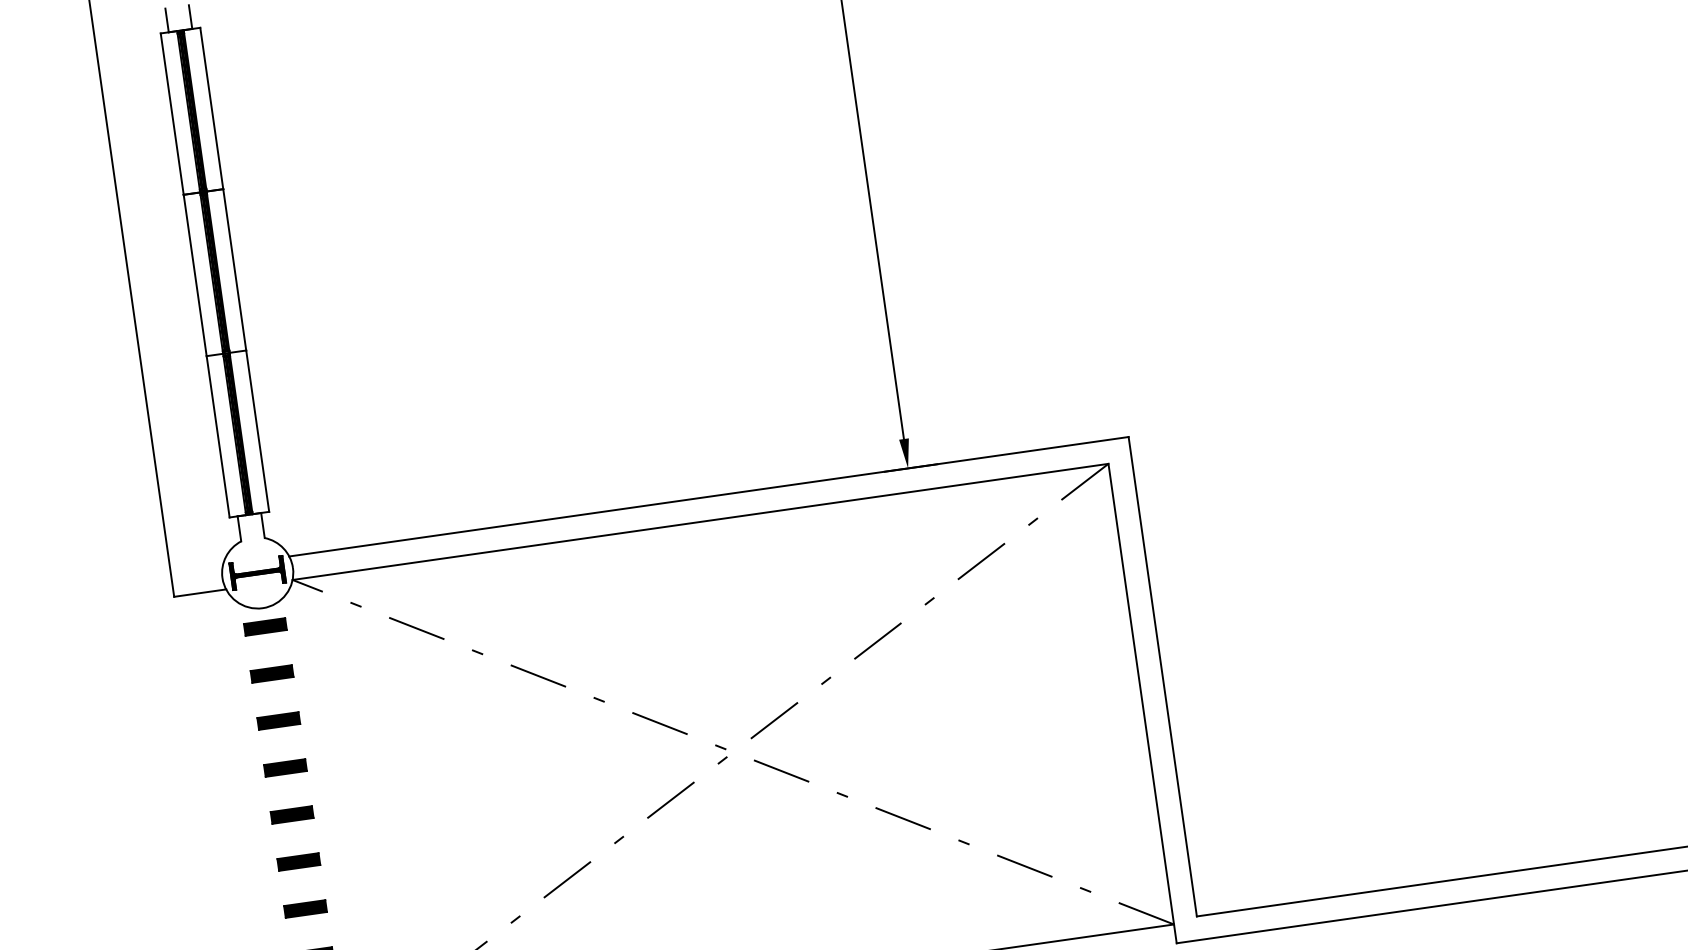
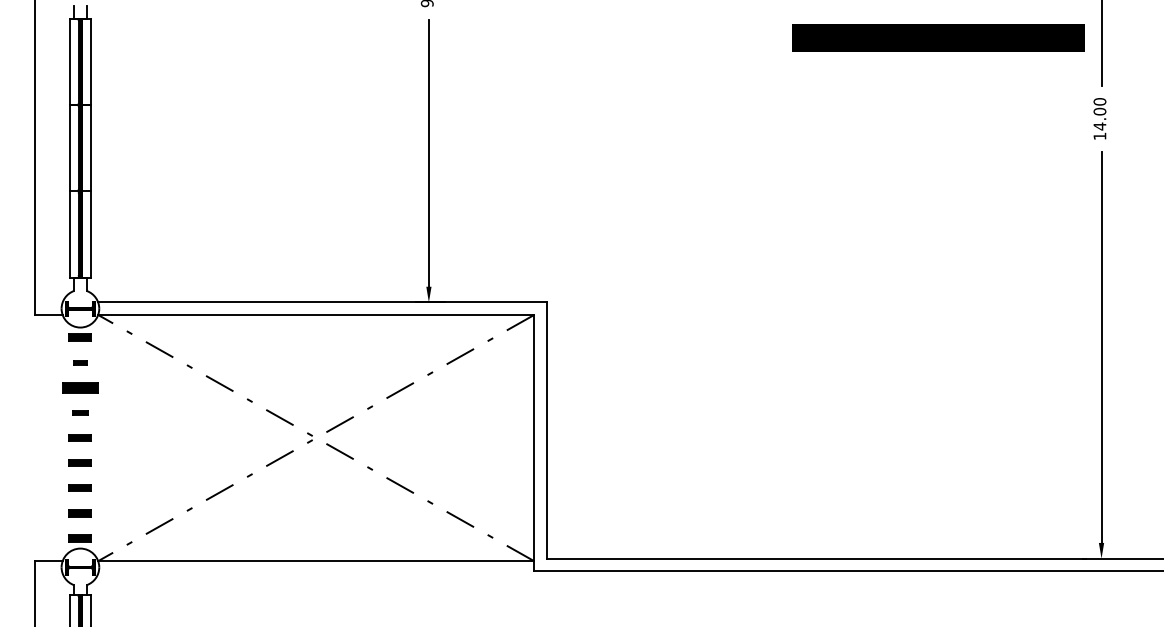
part: (270, 673) -> (79, 362), size x0.6
part: (276, 720) -> (79, 387), size x1.6
part: (283, 767) -> (79, 412), size x0.7

